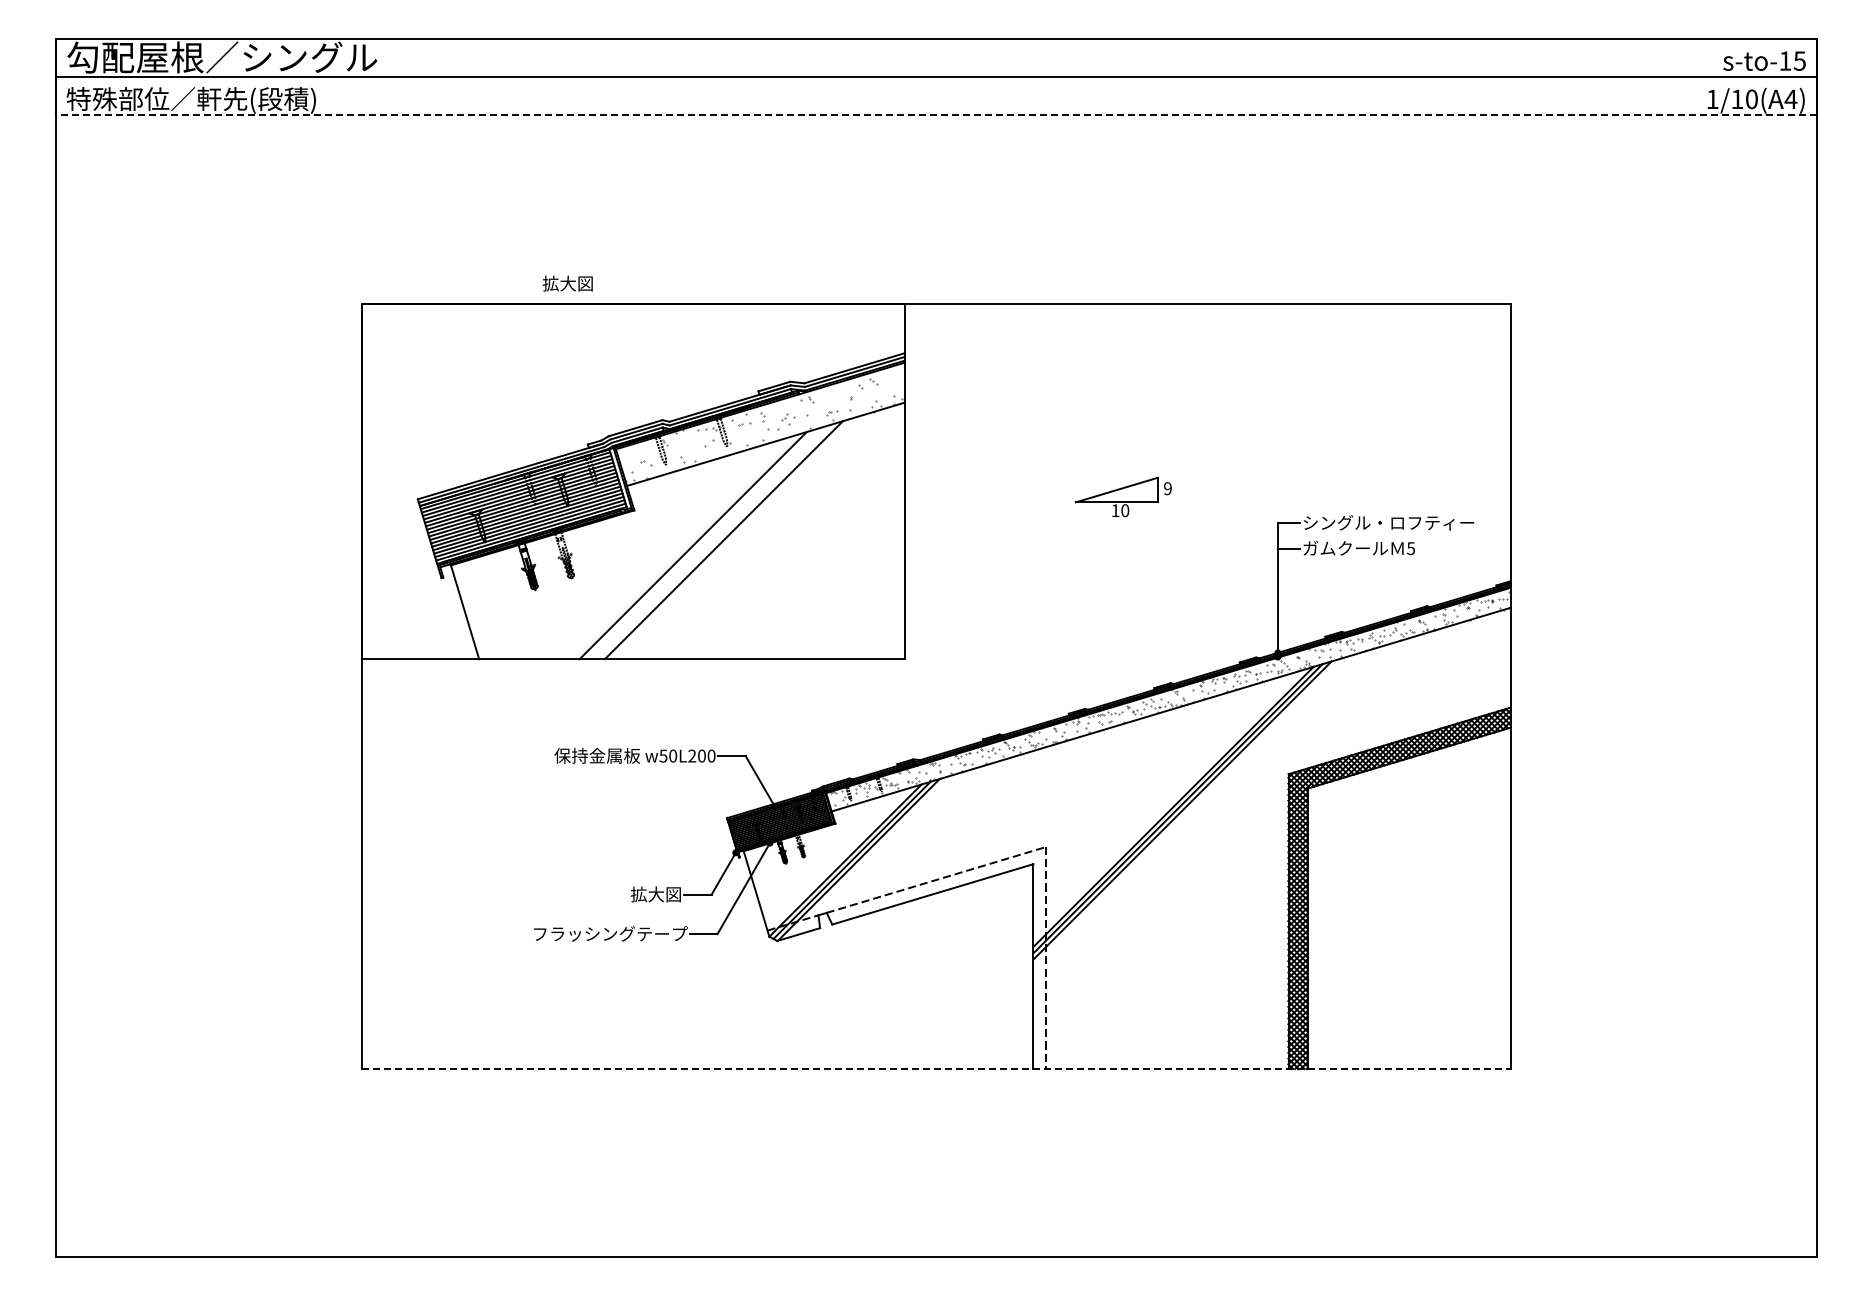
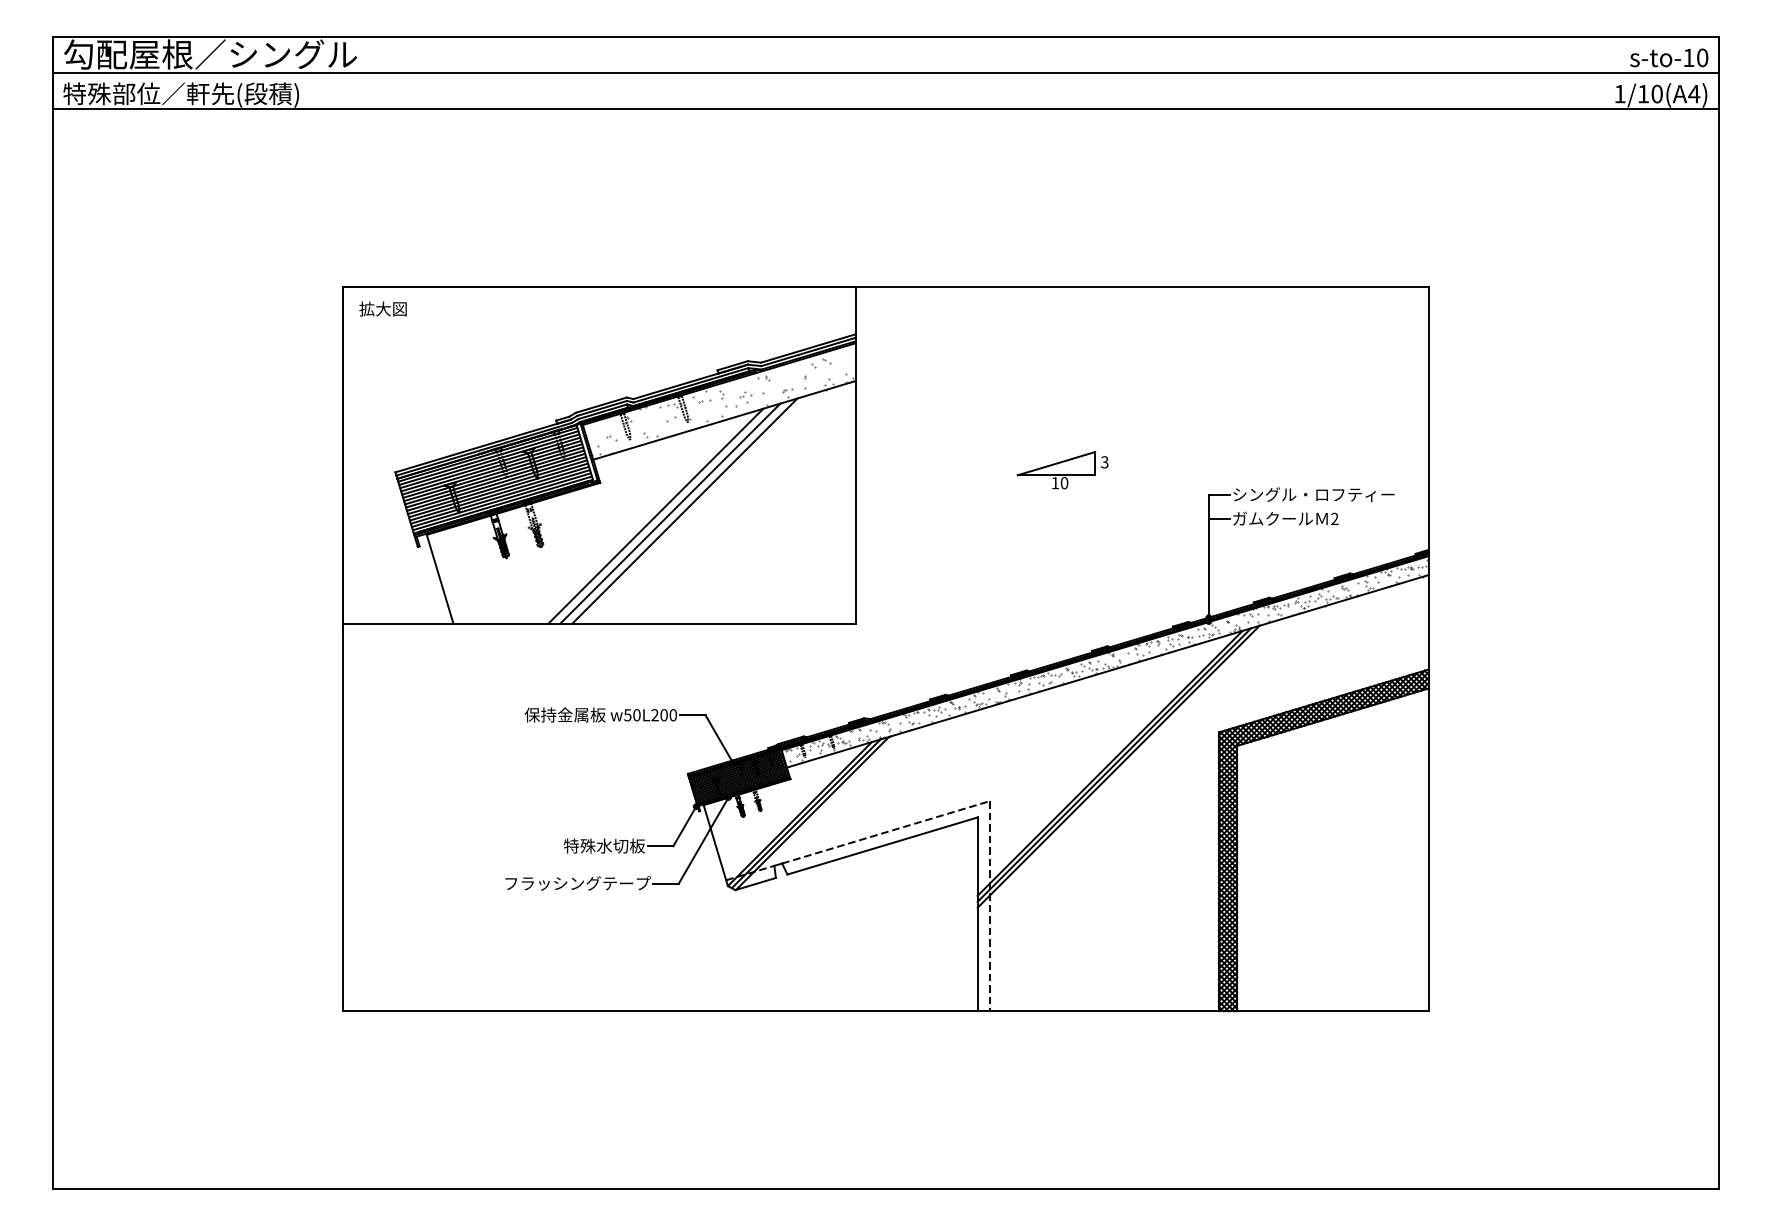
text: (1799, 60) -> (1702, 57), s-to-15 -> s-to-10
line: (936, 115) -> (886, 109), dashed -> solid
text: (567, 283) -> (382, 308), moved
text: (1167, 488) -> (1104, 462), 9 -> 3
line: (708, 542) -> (670, 513), added
text: (1411, 548) -> (1335, 518), 5 -> 2
text: (638, 894) -> (604, 846), 拡大図 -> 特殊水切板
line: (936, 1069) -> (886, 1011), dashed -> solid

